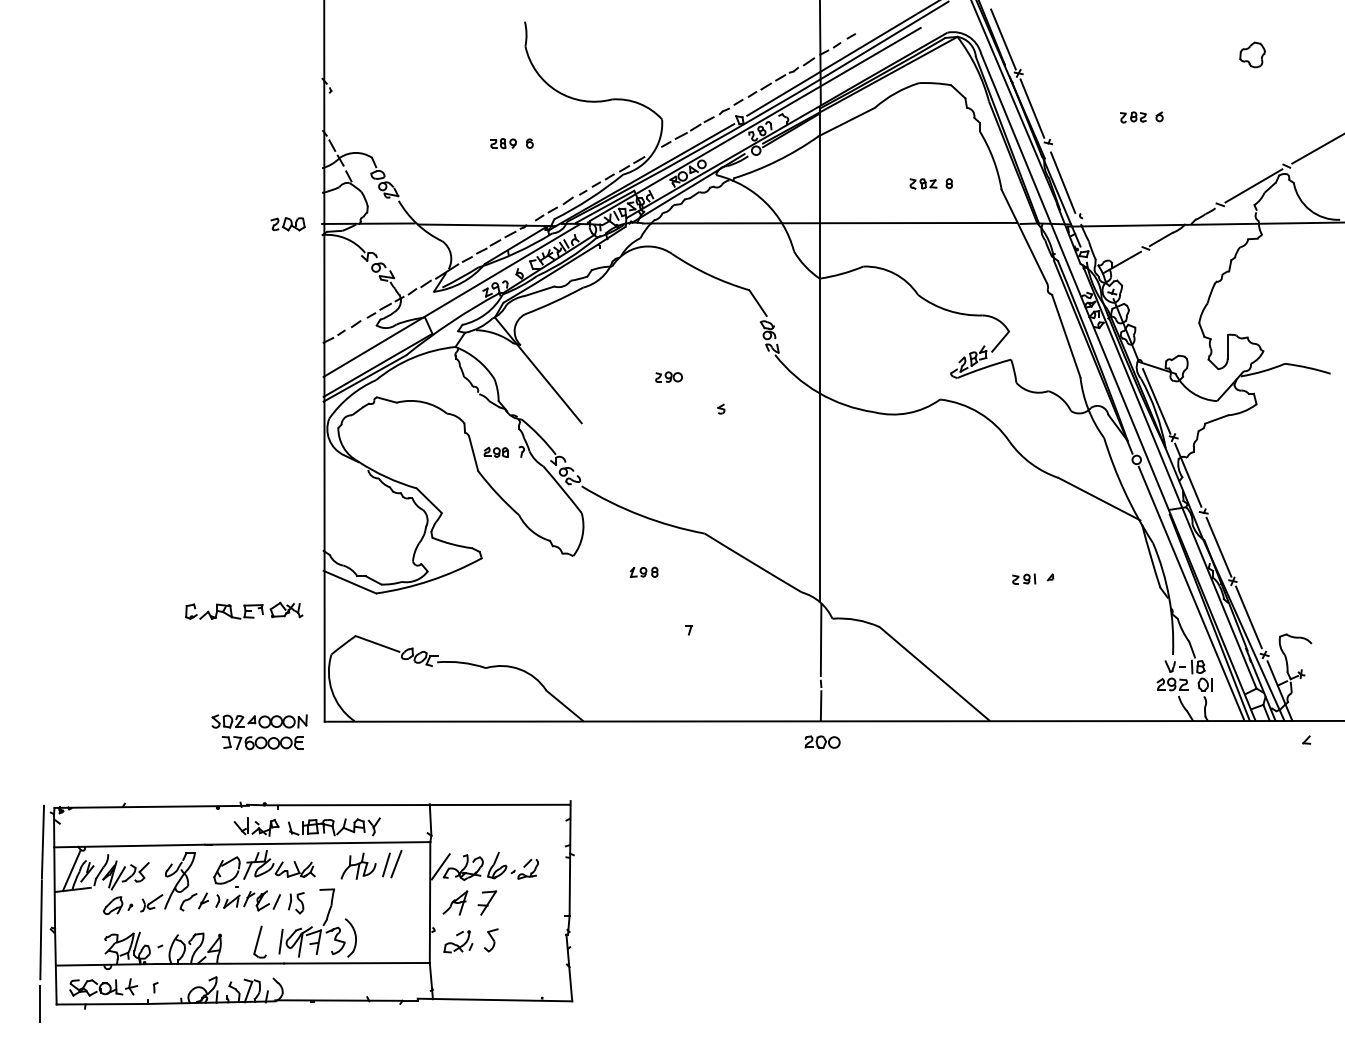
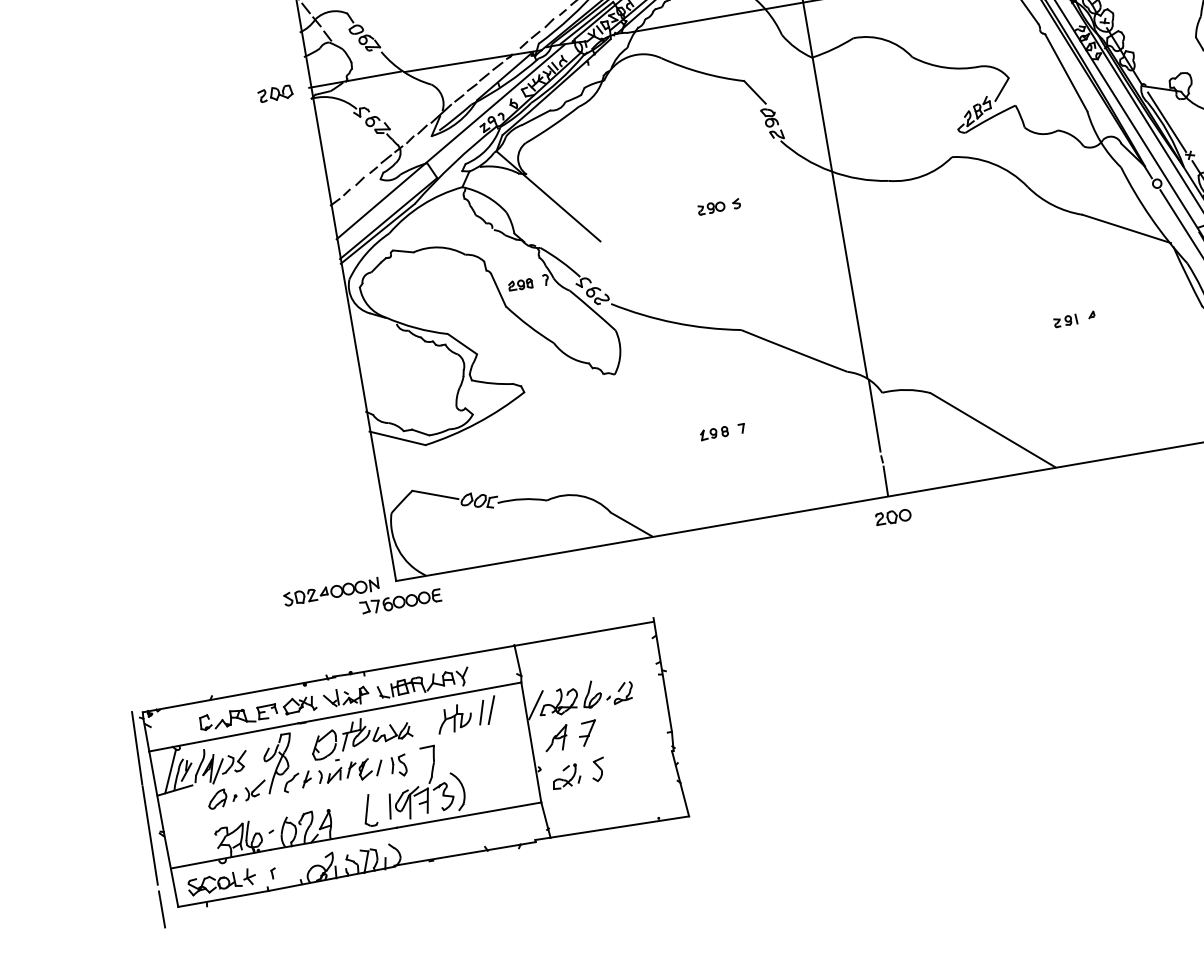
part: (668, 376) -> (710, 207), moved
part: (643, 571) -> (713, 432), moved
part: (244, 610) -> (258, 712), moved
part: (262, 743) -> (400, 602), moved

